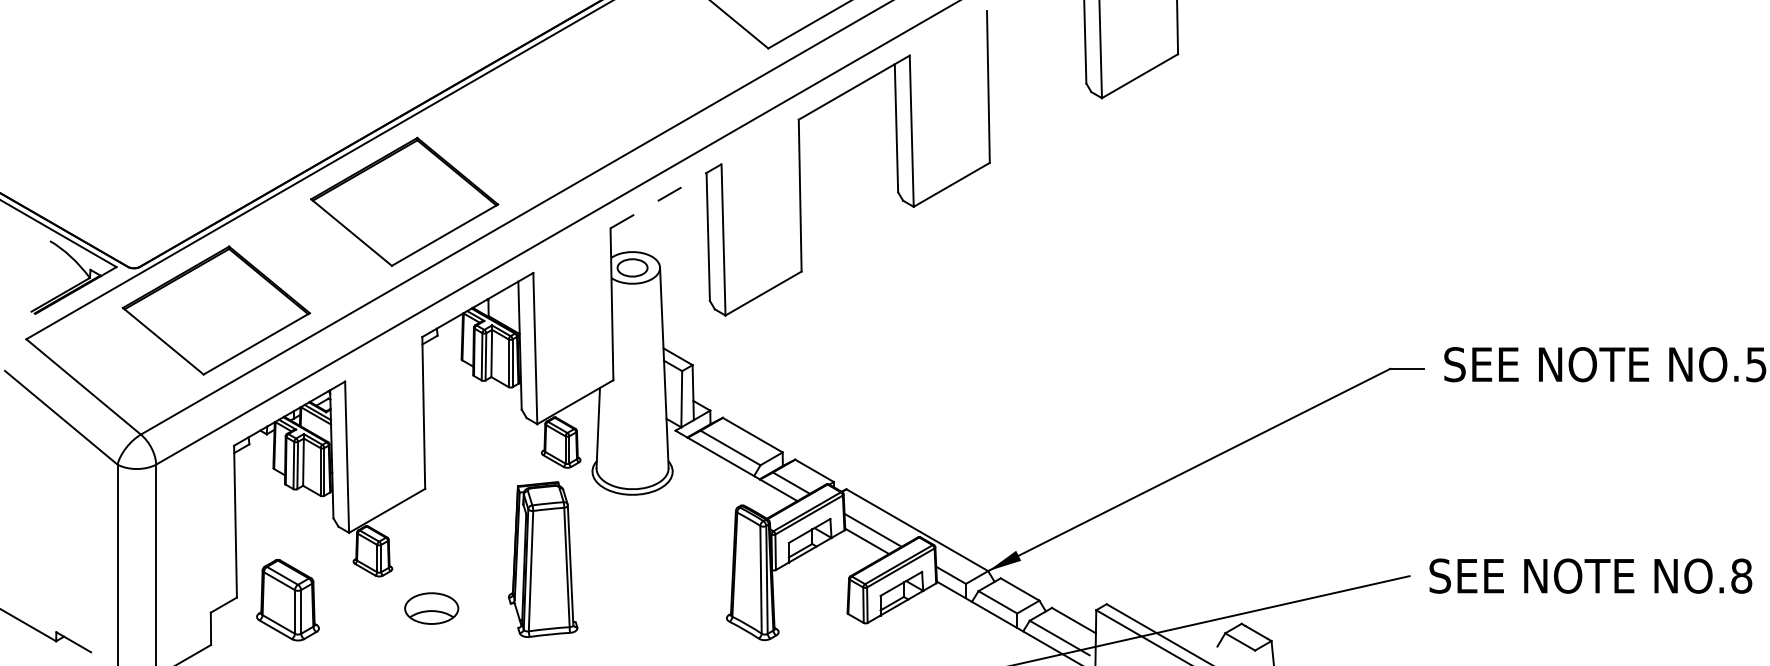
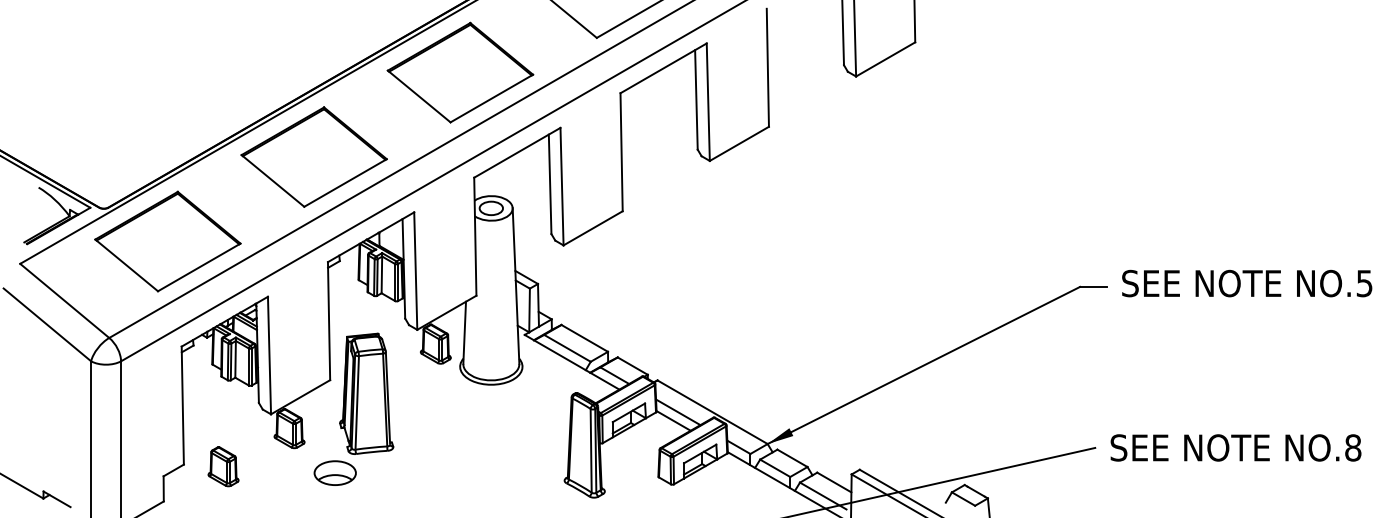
part: (592, 93) -> (460, 72), added
line: (666, 196) -> (517, 152), dashed -> solid
part: (543, 559) -> (366, 393), moved
part: (287, 600) -> (223, 466), size x0.62

